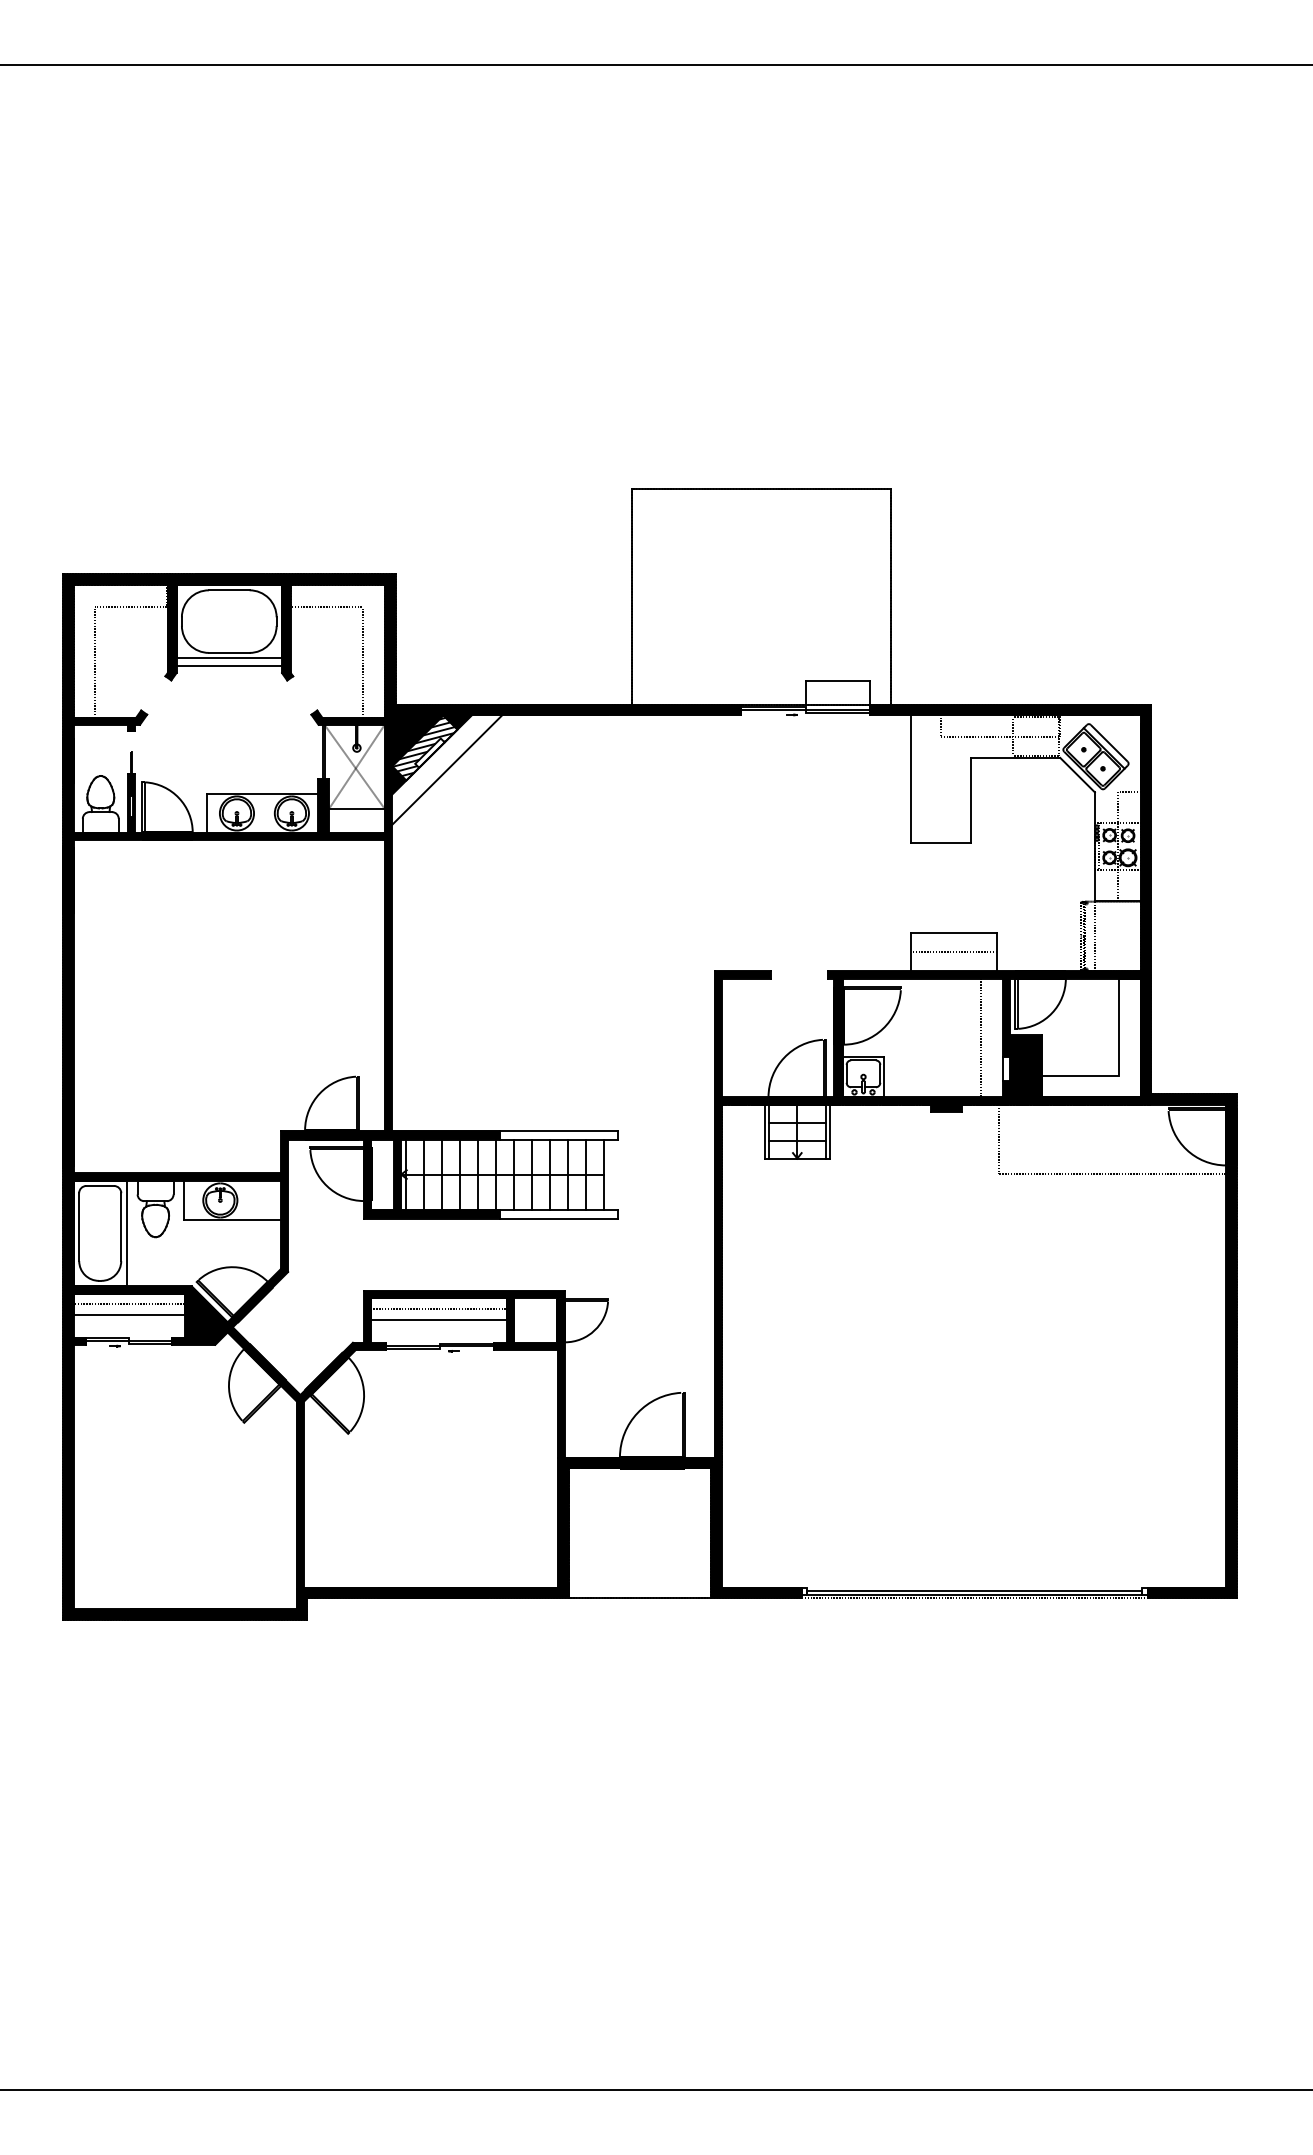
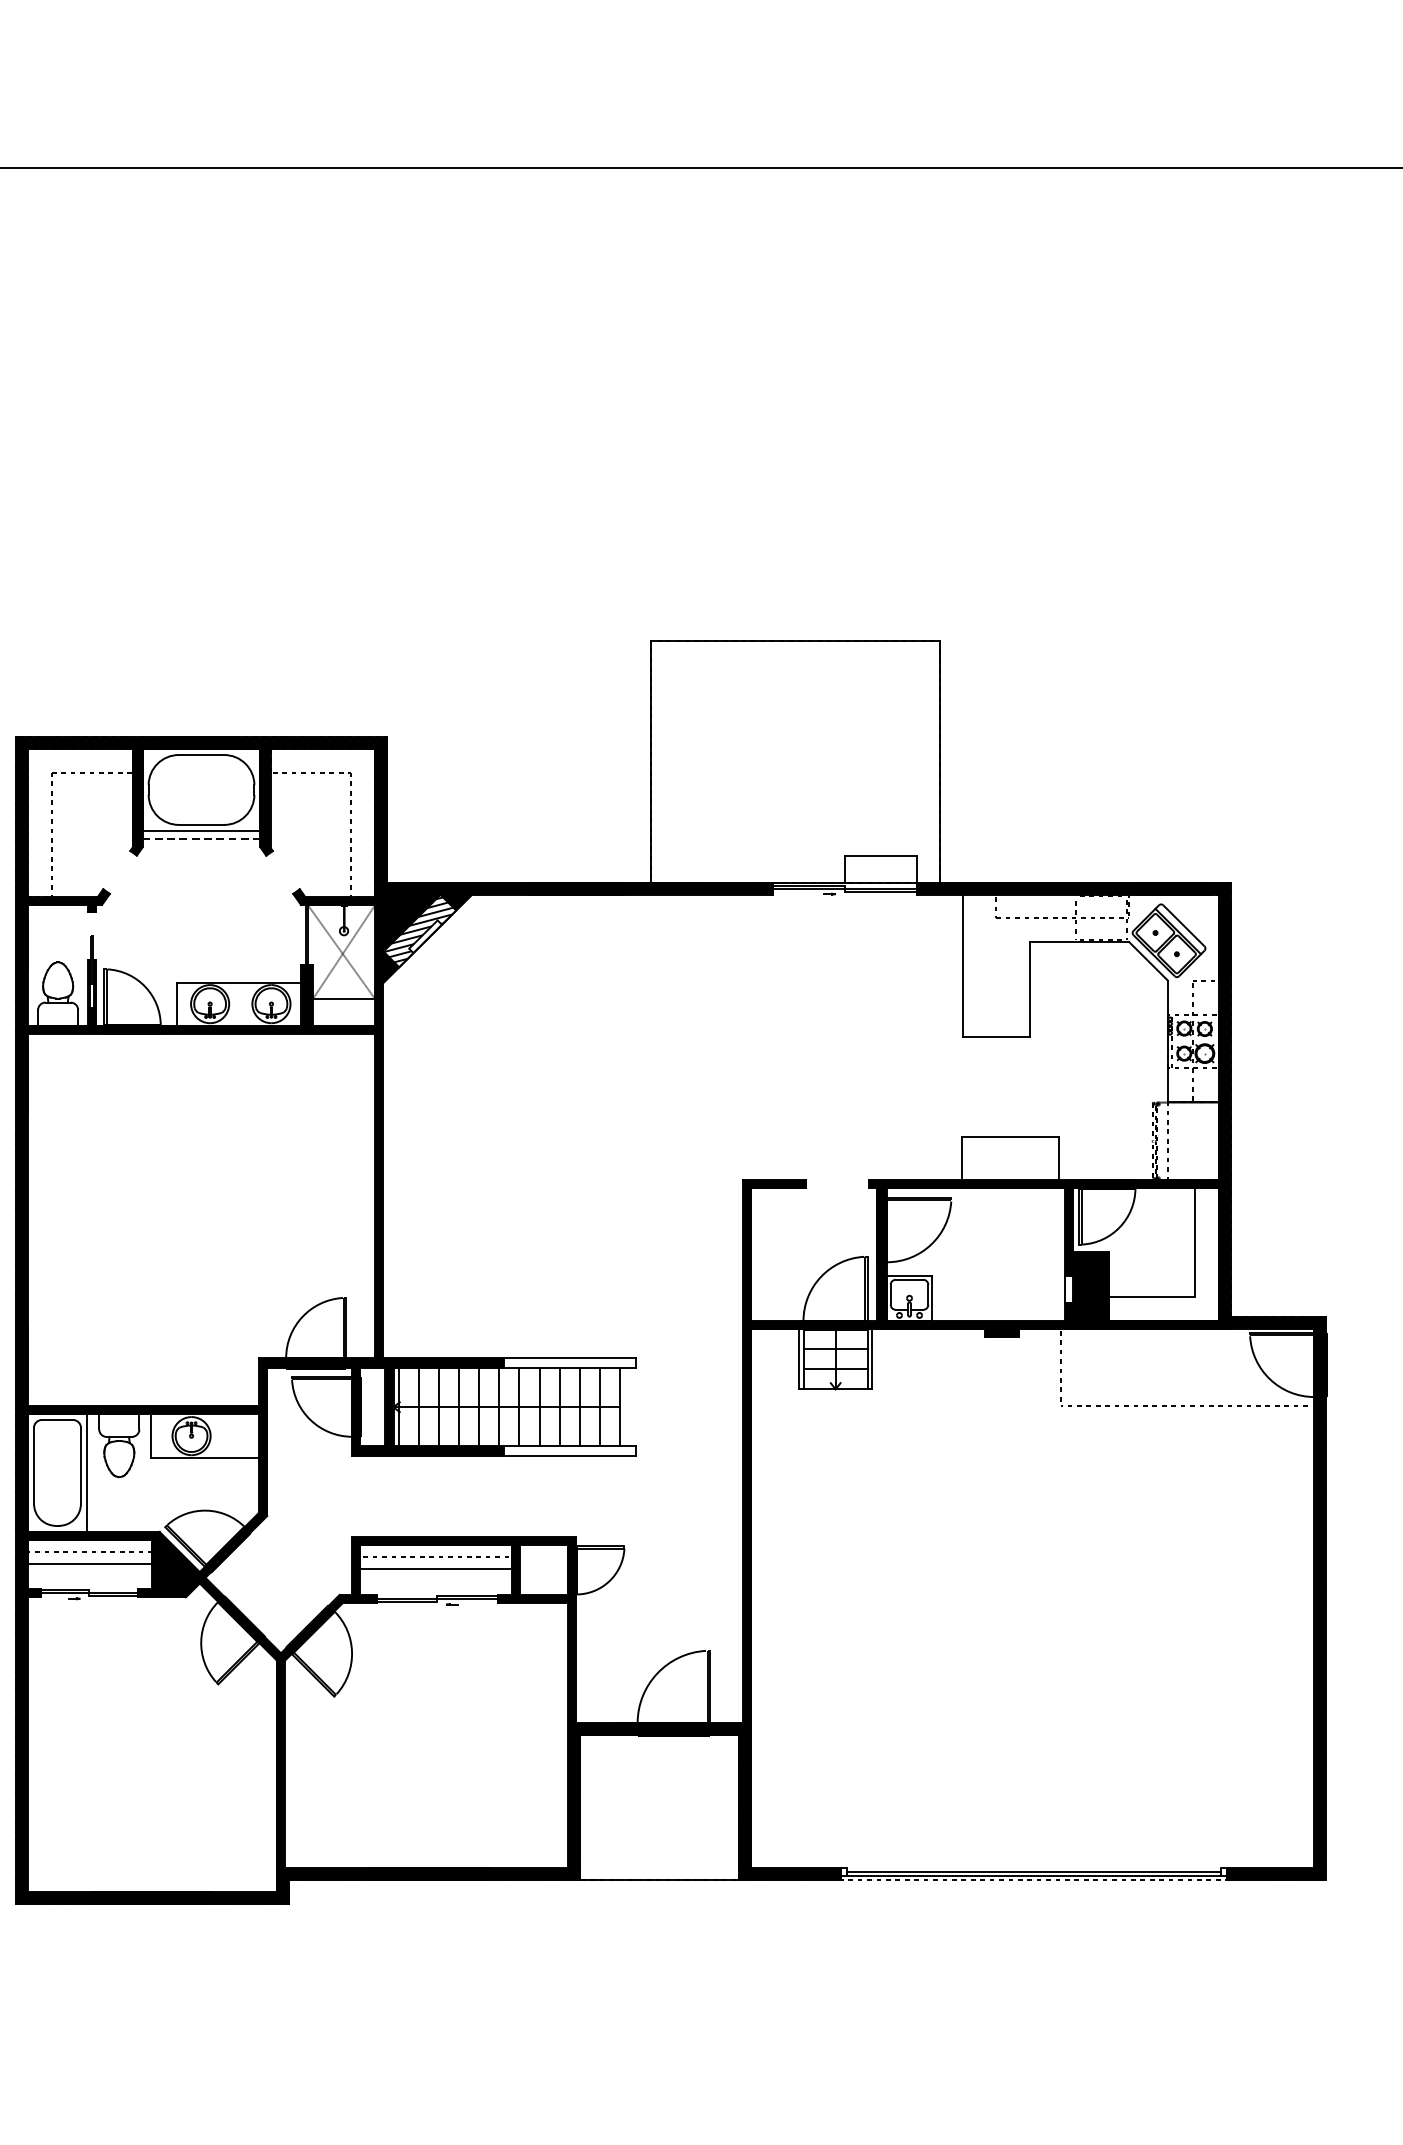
line: (229, 665) -> (201, 838), solid -> dashed
line: (446, 770) -> (444, 956), removed
line: (953, 952) -> (1010, 1159), removed
line: (981, 1037) -> (1041, 1254), removed

